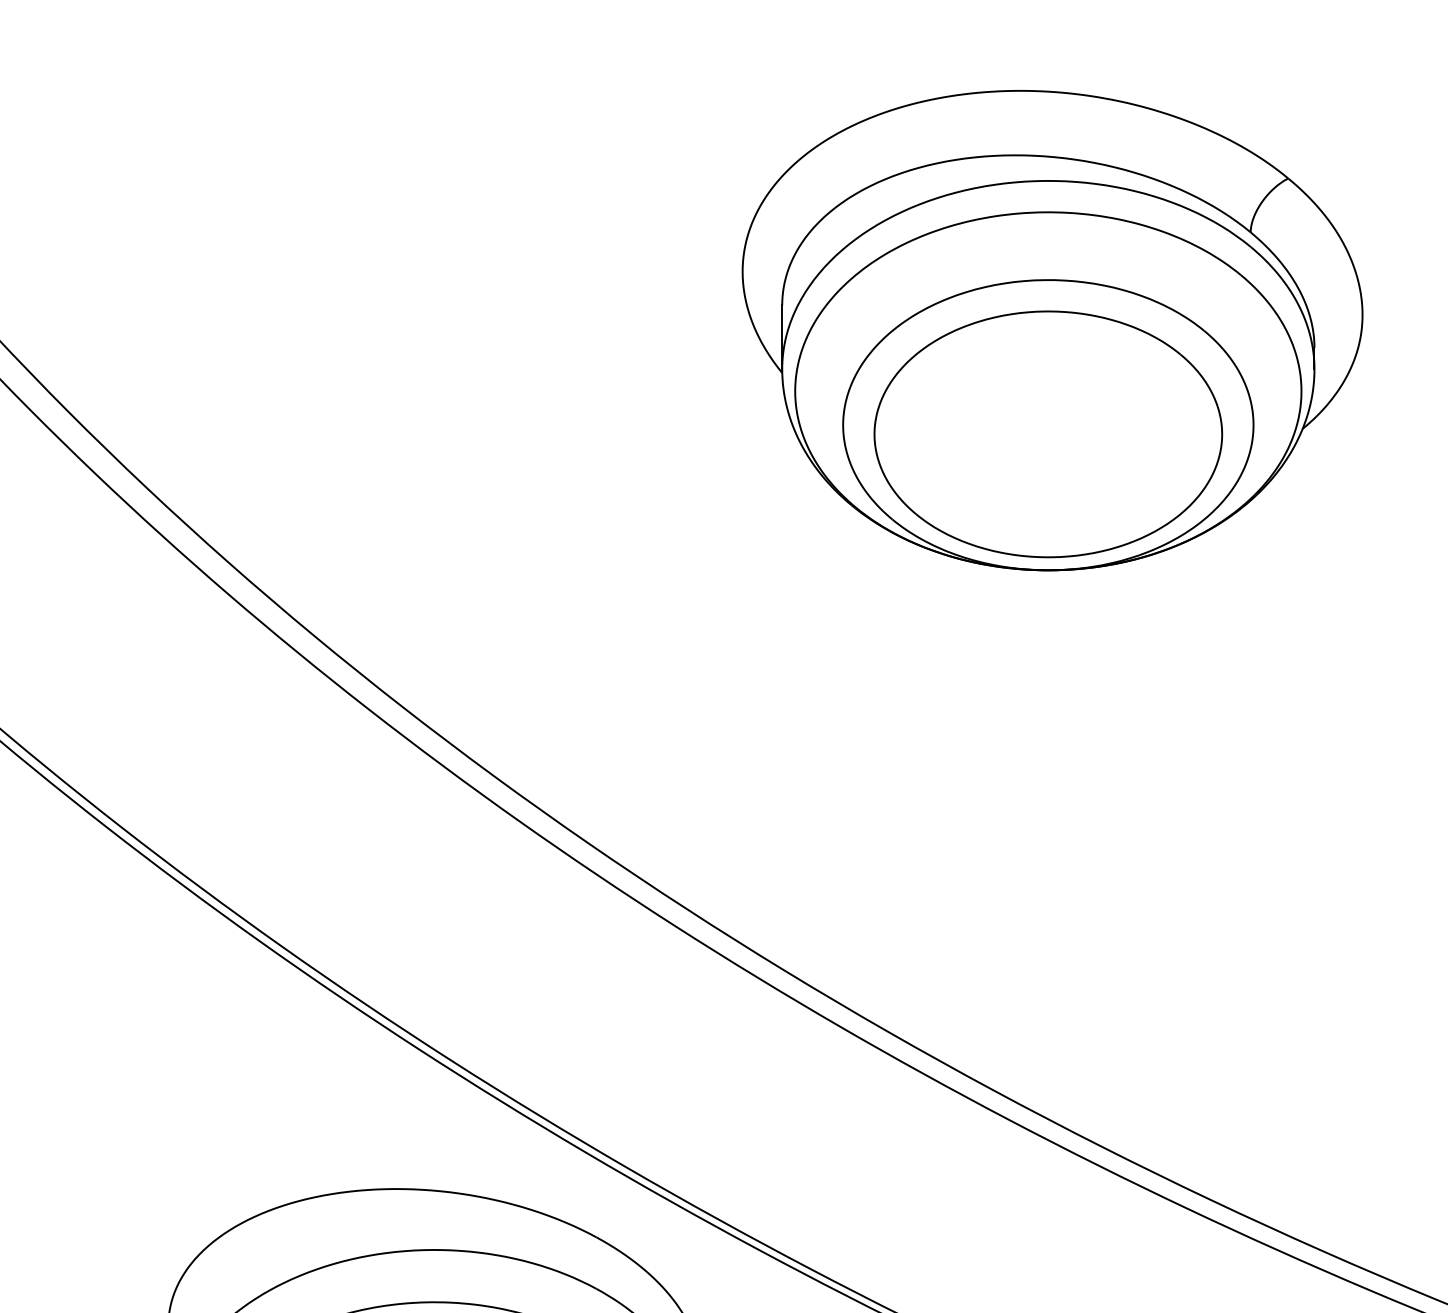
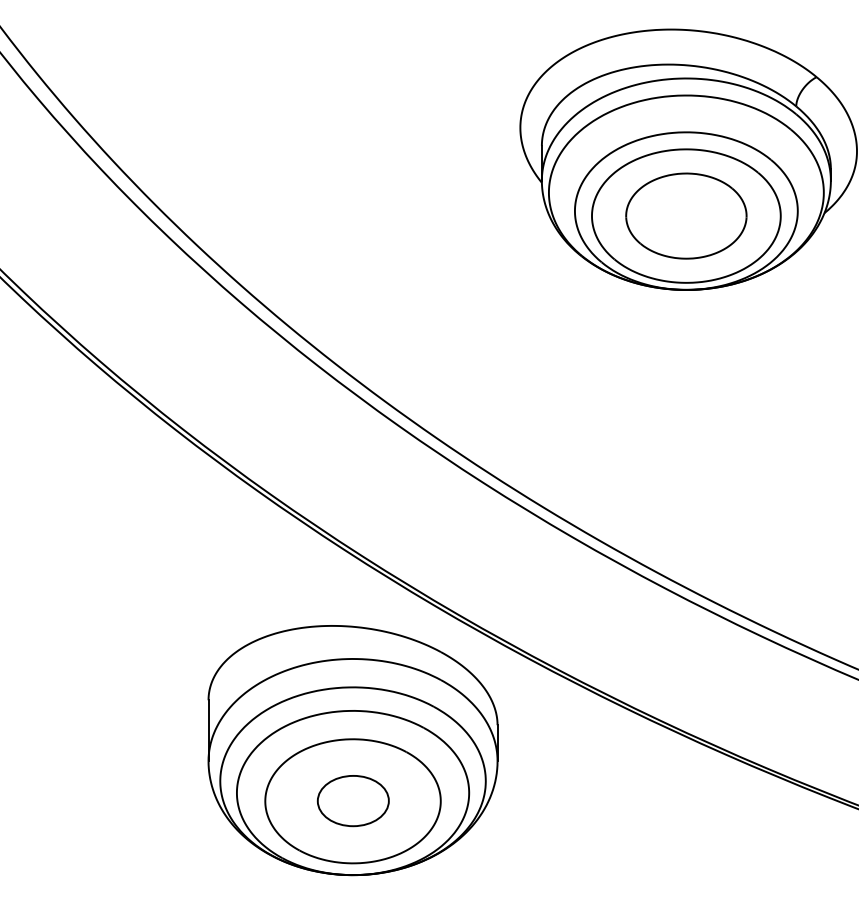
part: (1048, 433) -> (686, 215), added

